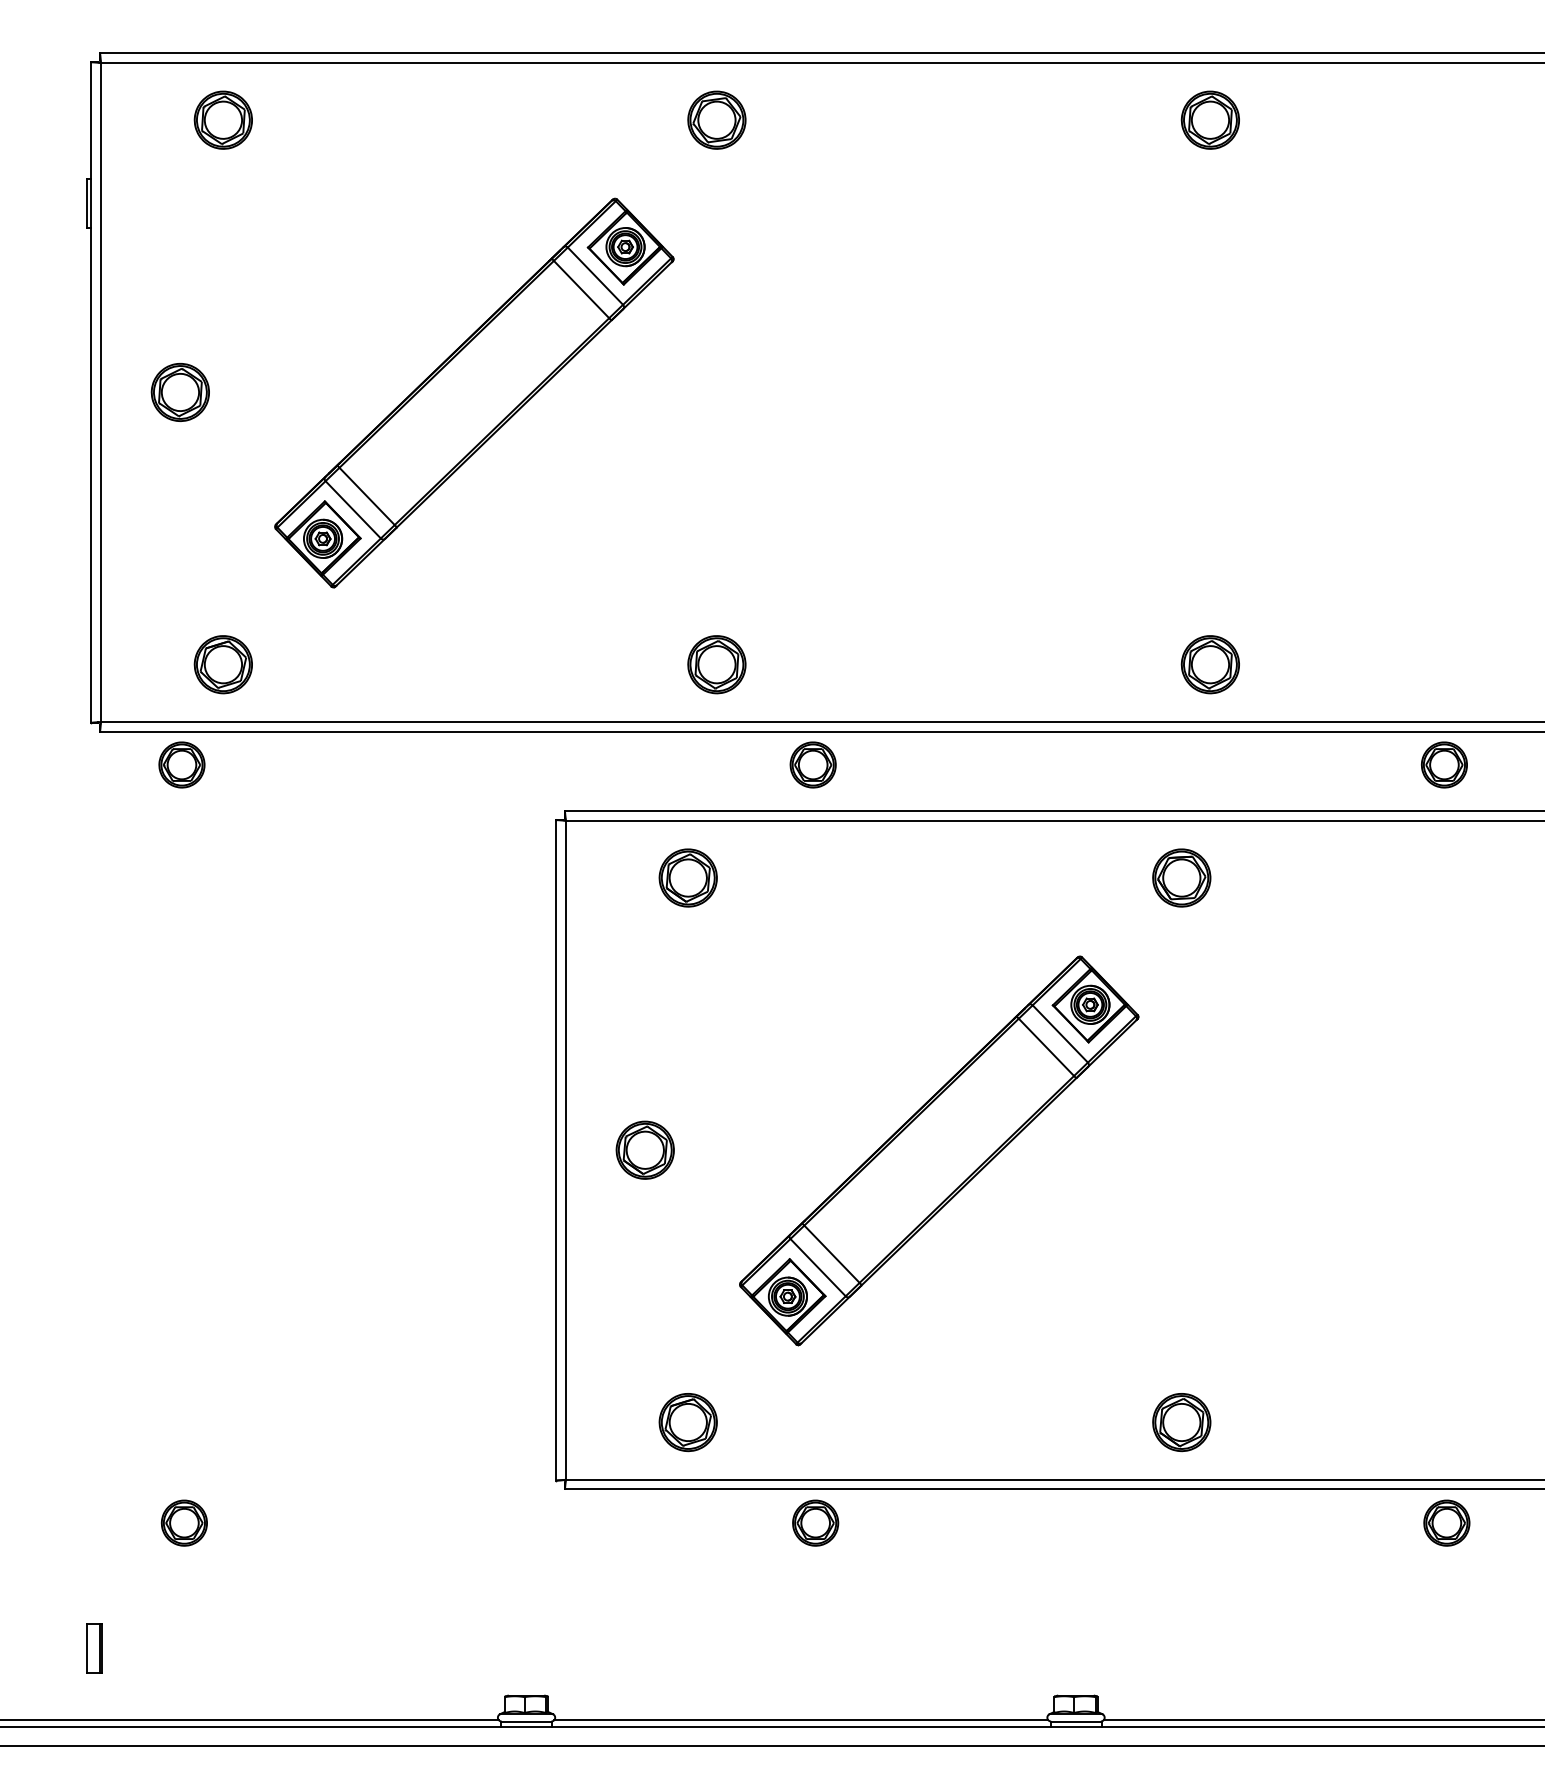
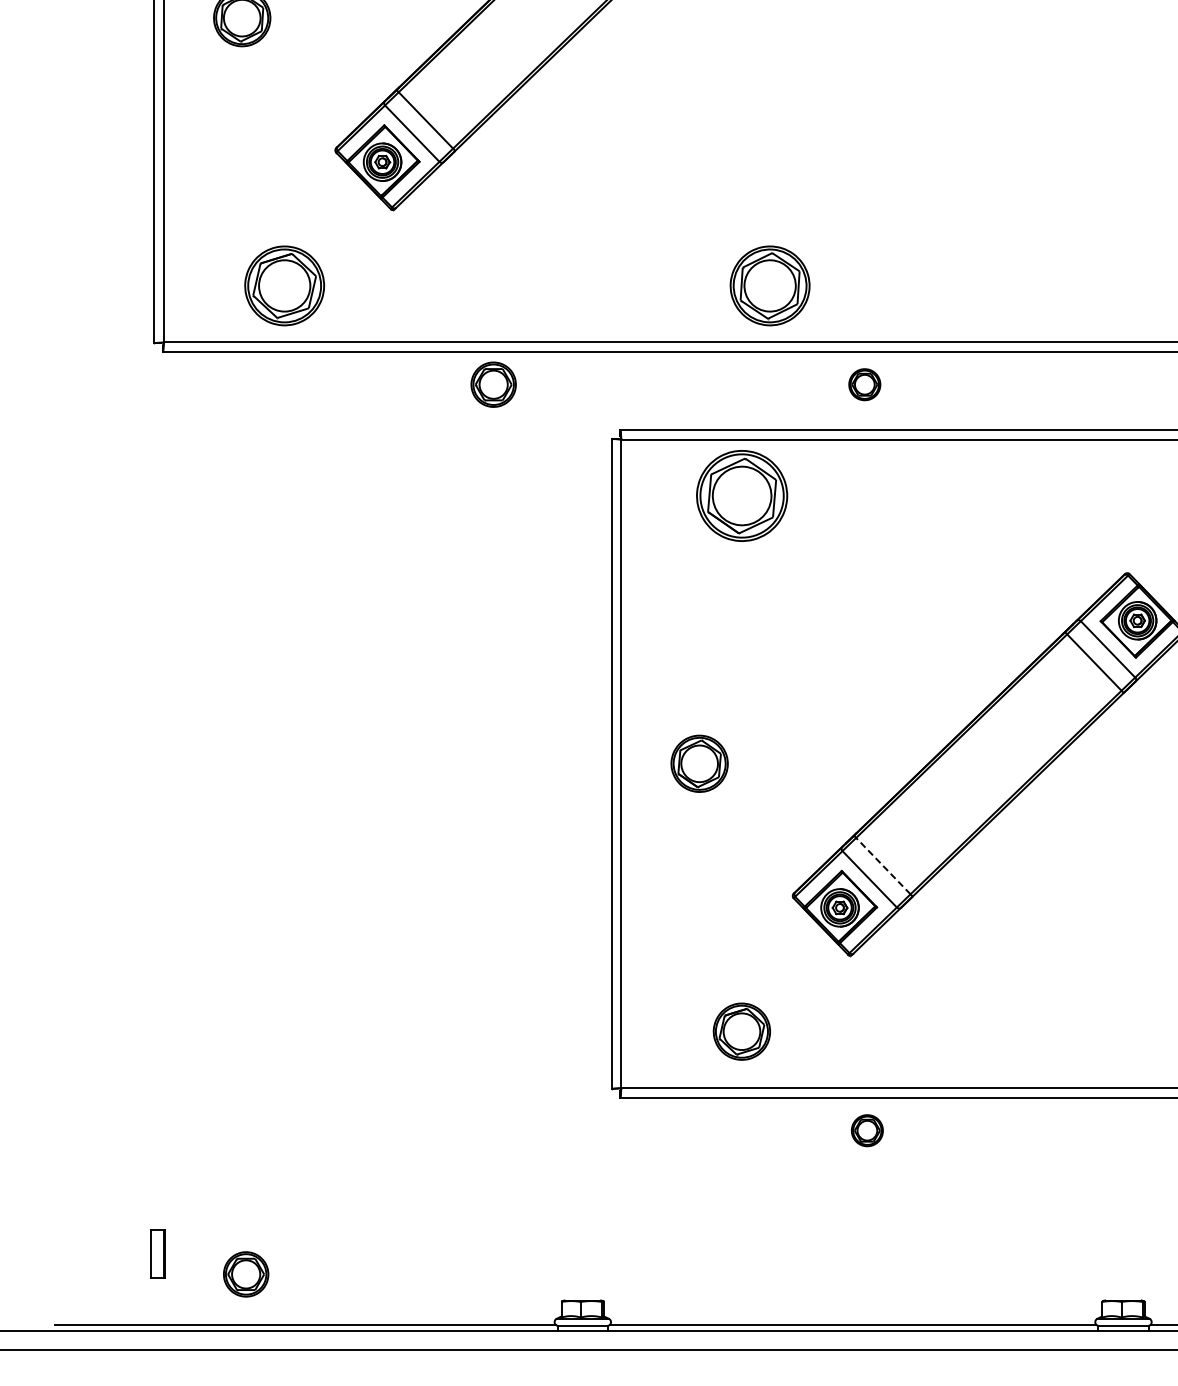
part: (222, 664) -> (283, 285), size x1.4
part: (716, 664) -> (769, 285), size x1.4
part: (181, 764) -> (493, 384), moved
part: (812, 764) -> (864, 384), size x0.7
part: (687, 877) -> (741, 495), size x1.6
line: (831, 1254) -> (882, 866), solid -> dashed
part: (183, 1522) -> (245, 1273), moved
part: (815, 1522) -> (867, 1130), size x0.7

